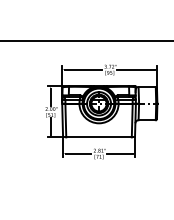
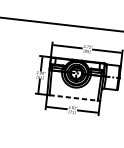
line: (99, 137) -> (74, 98), solid -> dashed

